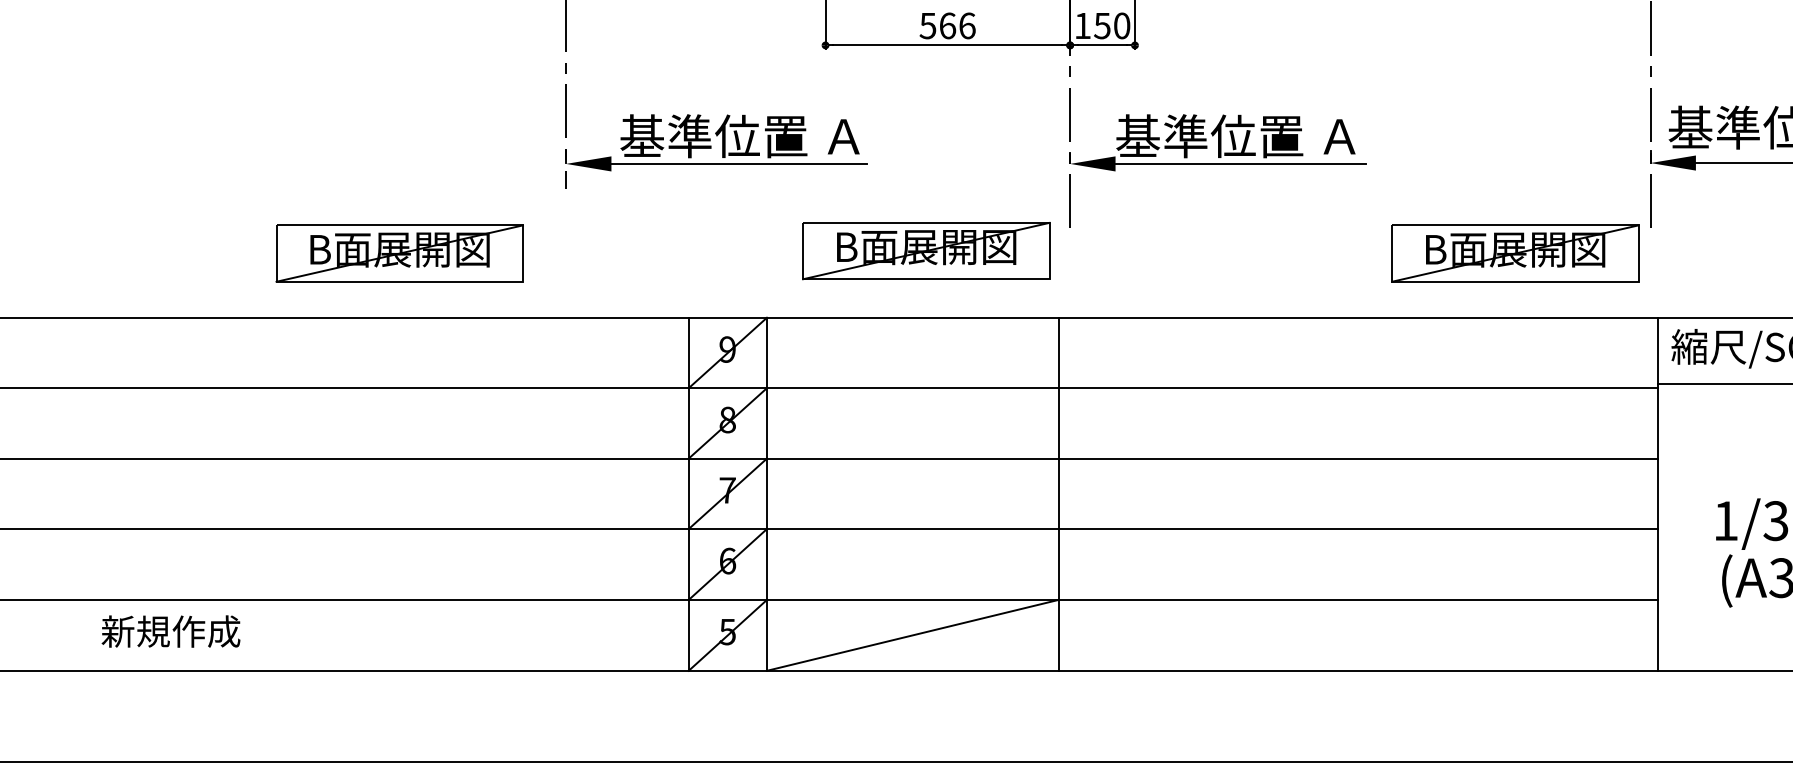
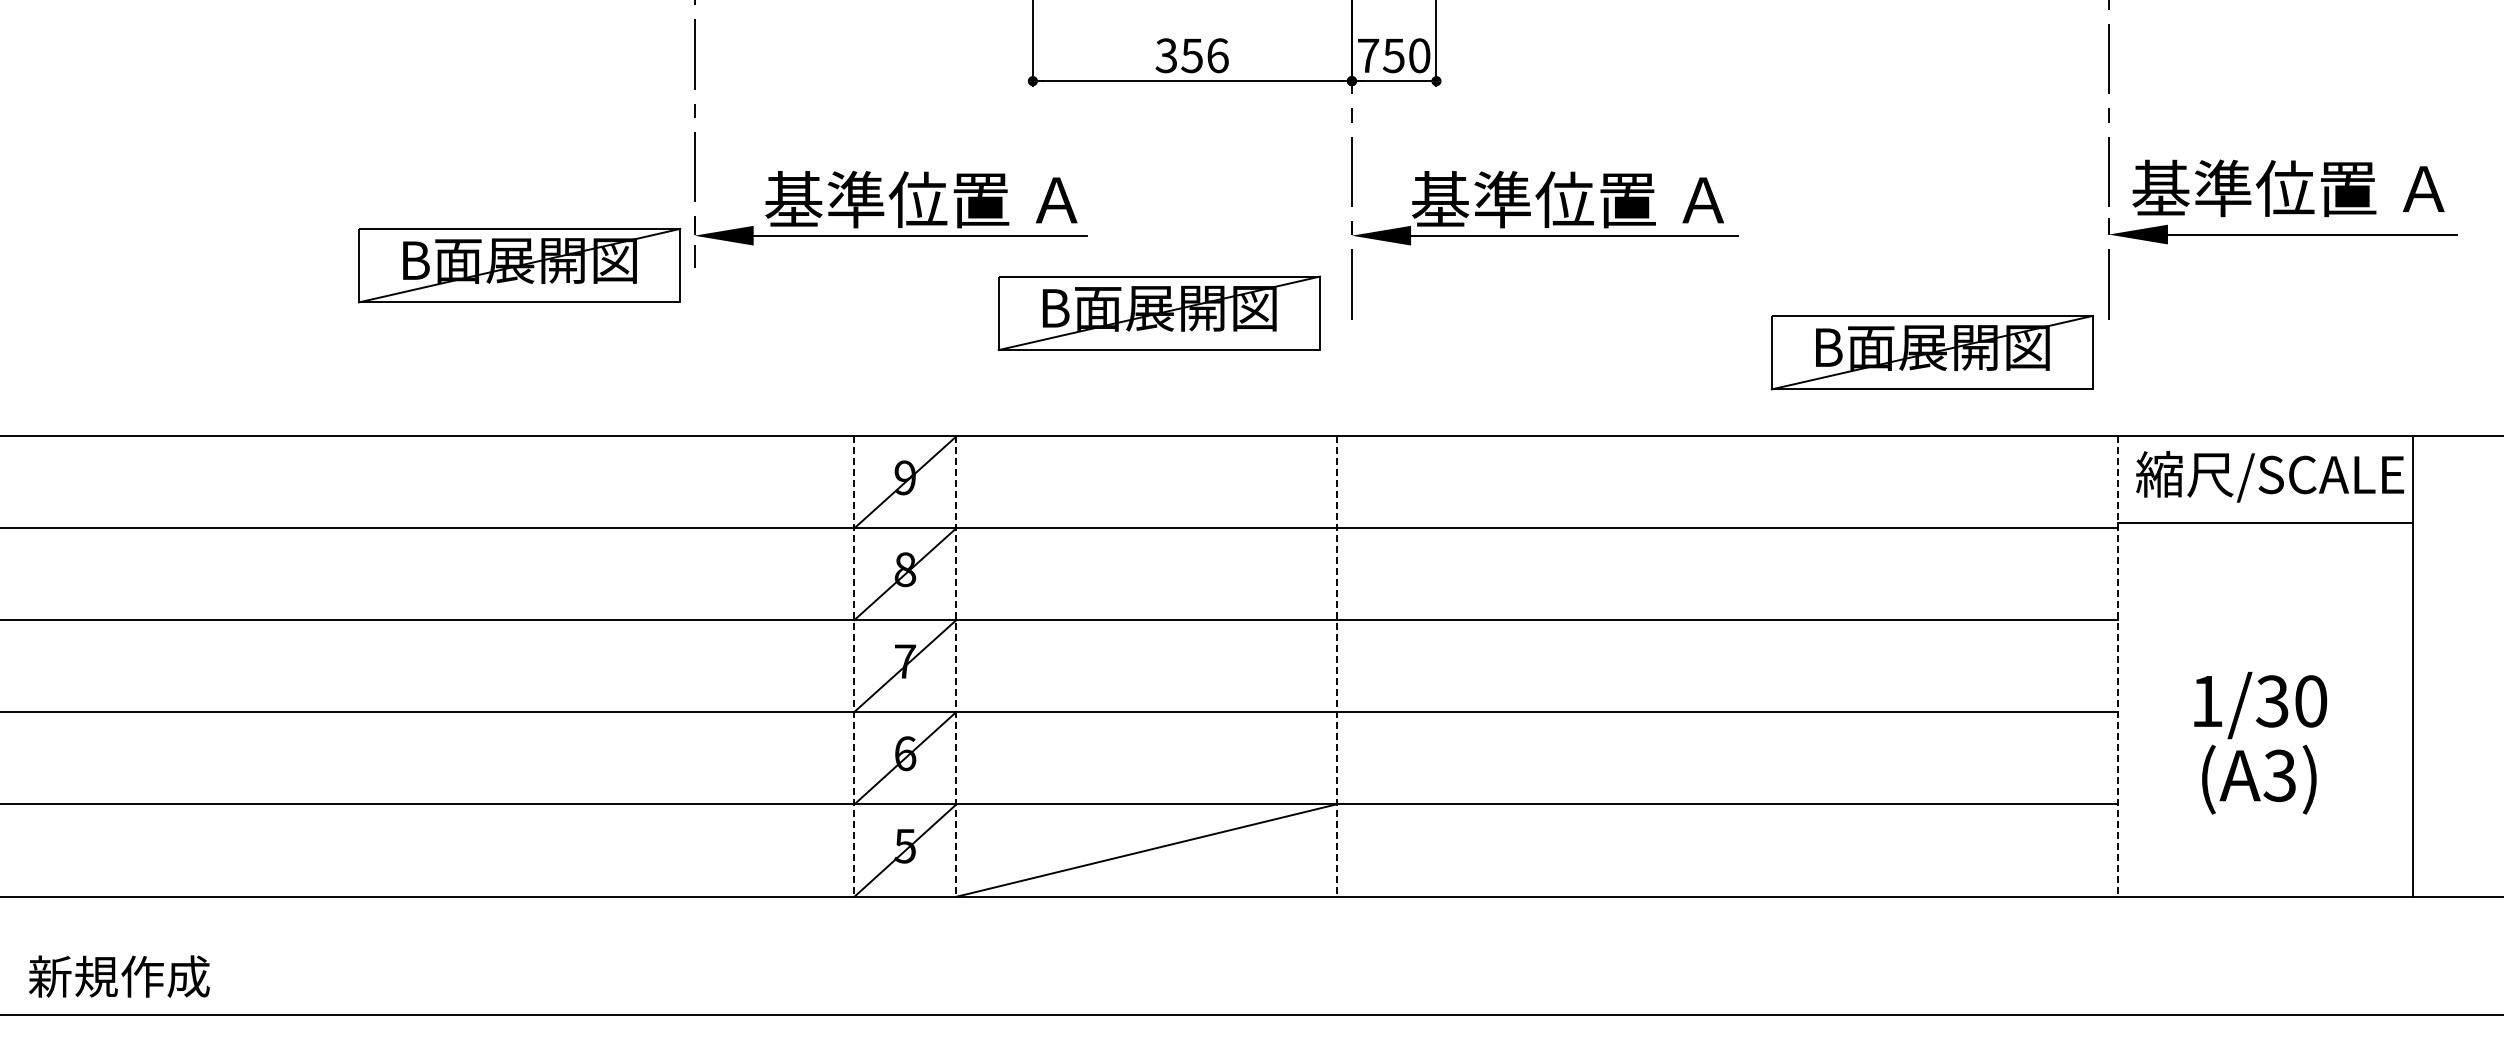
text: (937, 25) -> (1179, 55), 566 -> 356
text: (1082, 25) -> (1368, 55), 150 -> 750
part: (925, 251) -> (1158, 313), moved
part: (399, 253) -> (519, 265), moved
line: (688, 495) -> (854, 667), solid -> dashed
line: (766, 495) -> (956, 667), solid -> dashed
line: (1058, 495) -> (1336, 667), solid -> dashed
line: (1657, 495) -> (2118, 667), solid -> dashed
text: (171, 631) -> (119, 976), moved

